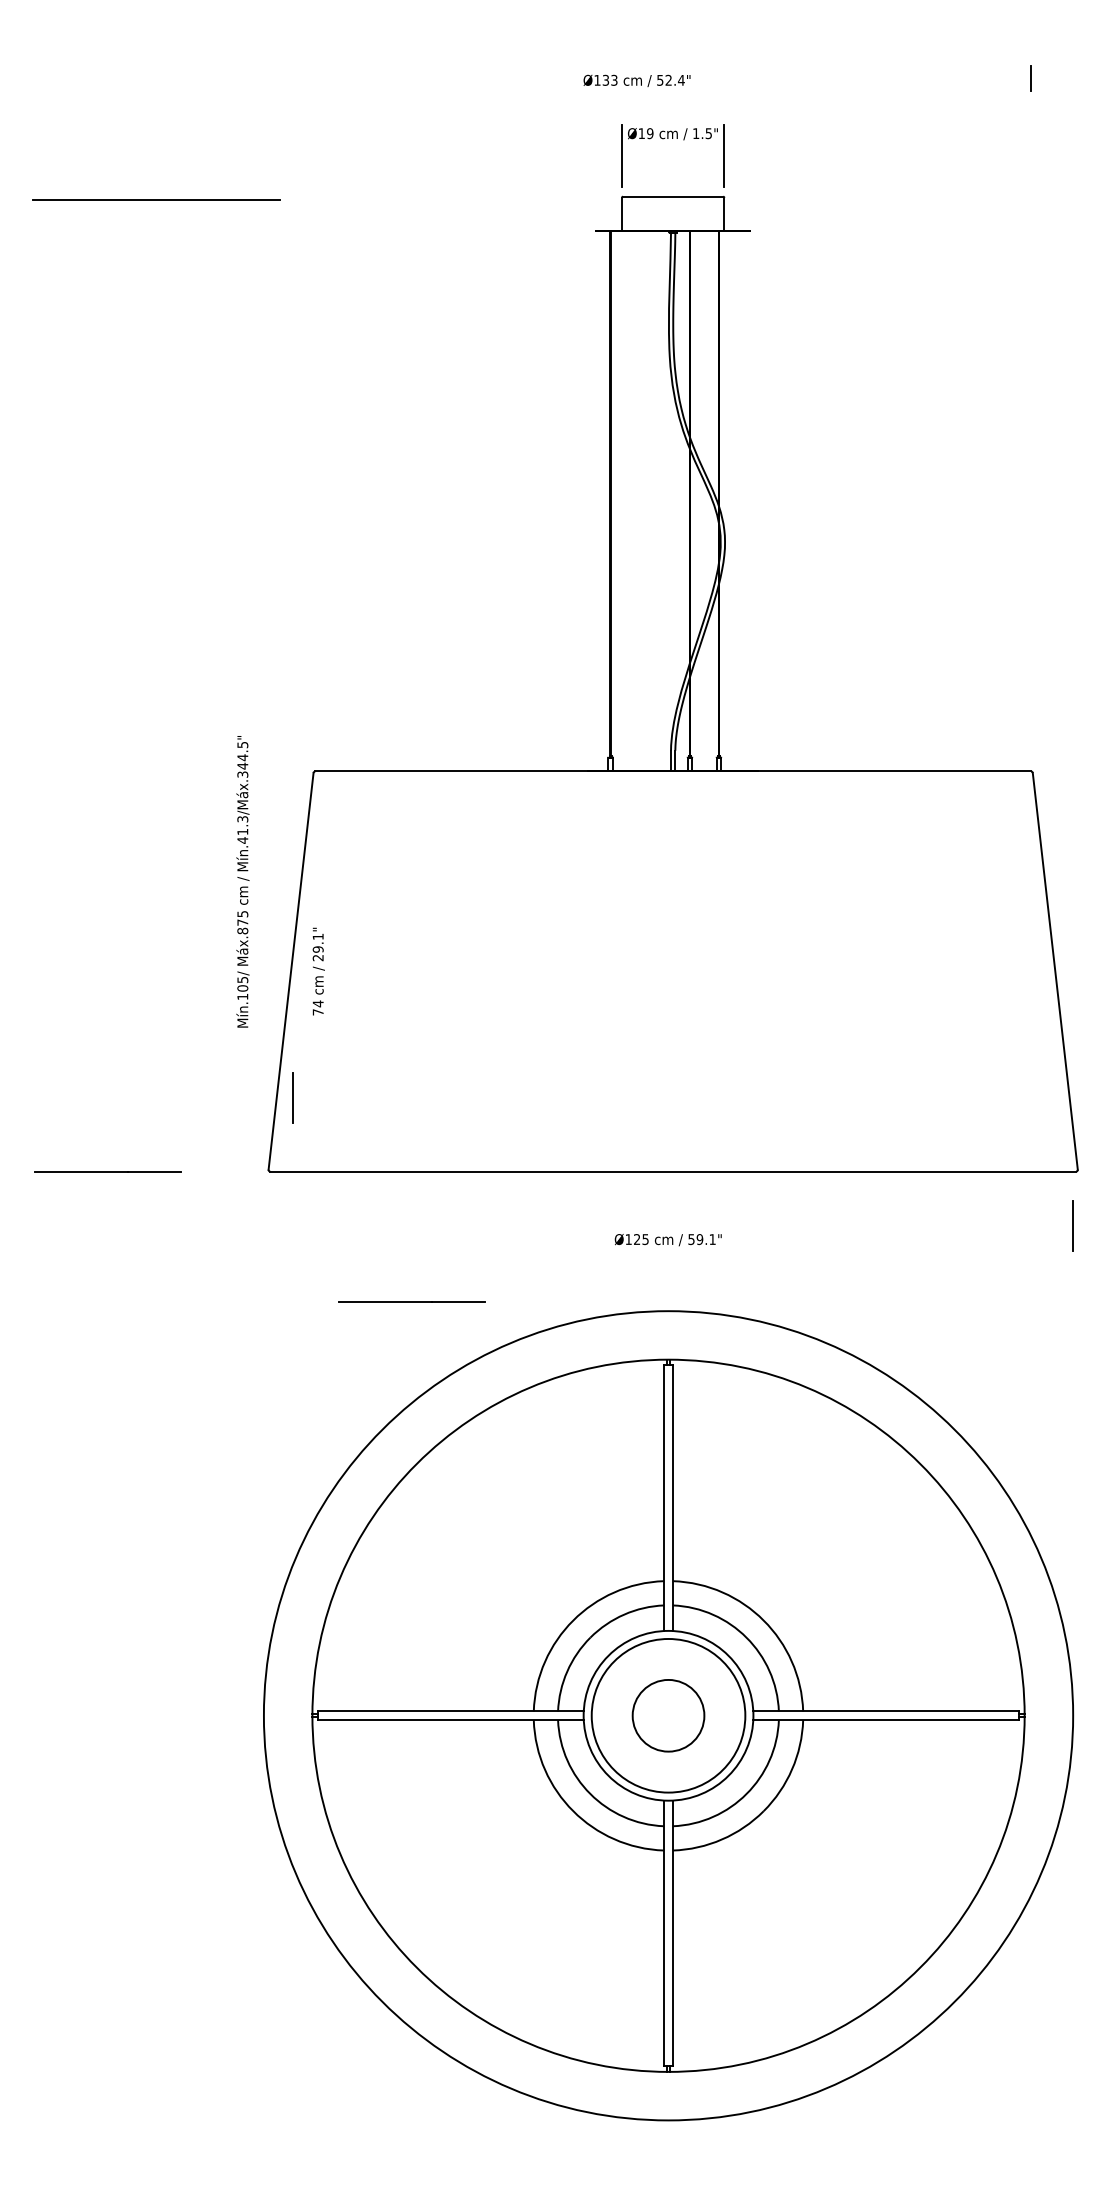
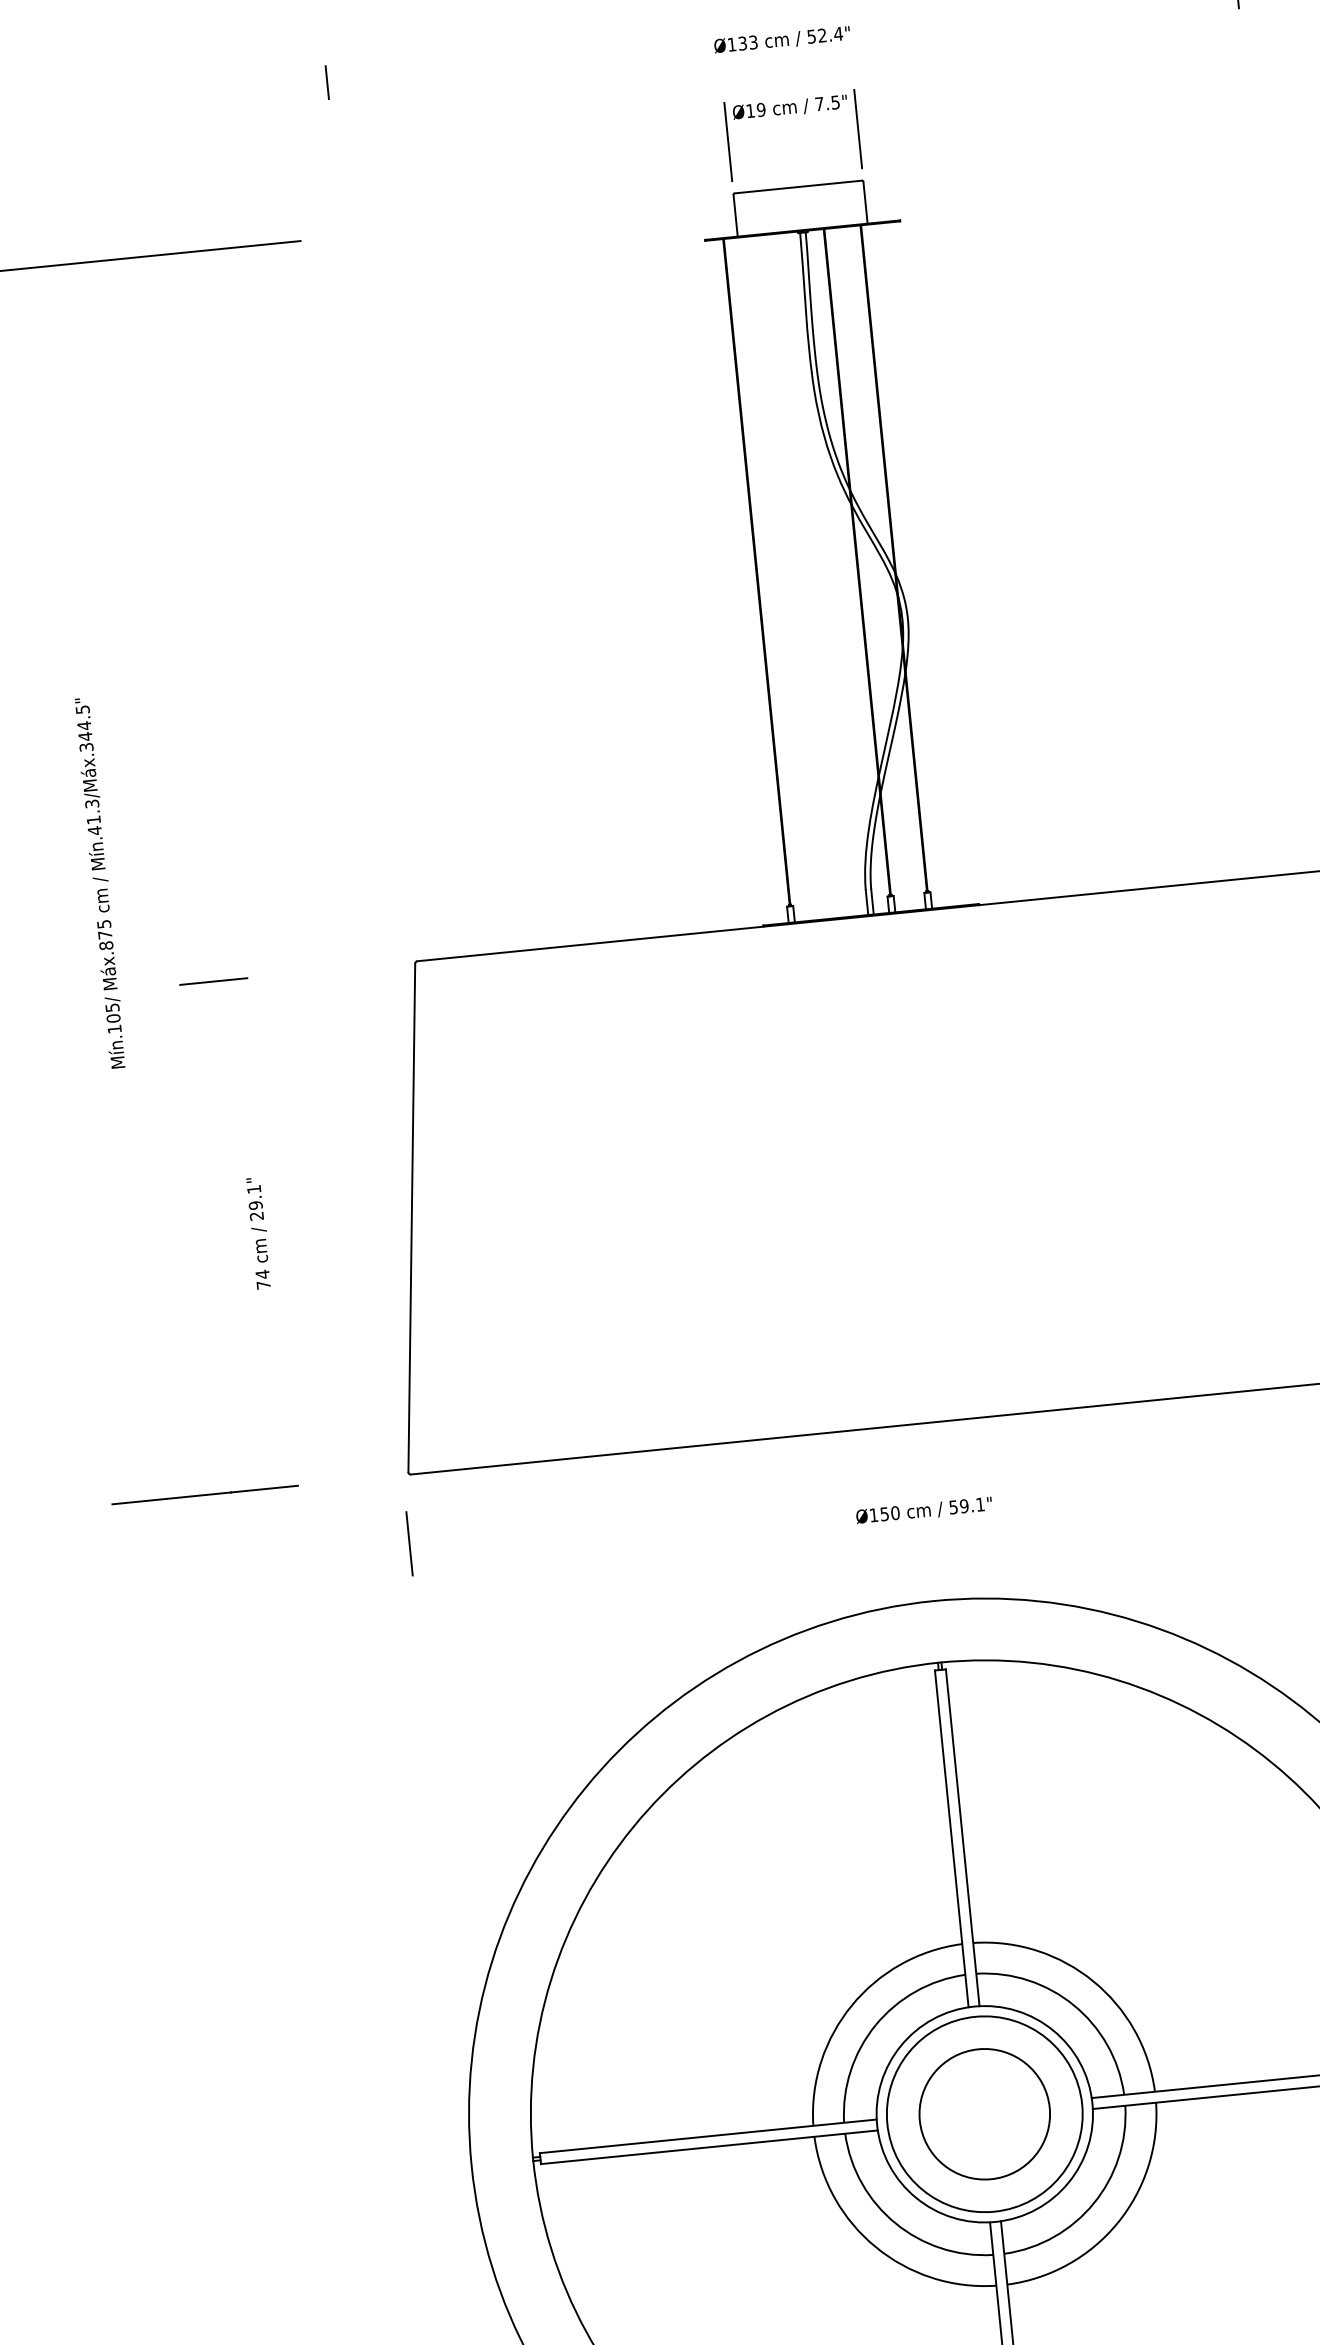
line: (313, 78) -> (327, 82), added
text: (636, 80) -> (781, 39), moved
text: (696, 133) -> (819, 103), 1.5" -> 7.5"
line: (154, 771) -> (213, 981), added
text: (242, 881) -> (99, 882), moved
text: (318, 971) -> (258, 1233), moved
line: (292, 1097) -> (409, 1543), moved
text: (641, 1239) -> (890, 1513), Ø125 -> Ø150
line: (411, 1301) -> (606, 1621), removed
circle: (668, 1715) -> (984, 2113), size x1.43

